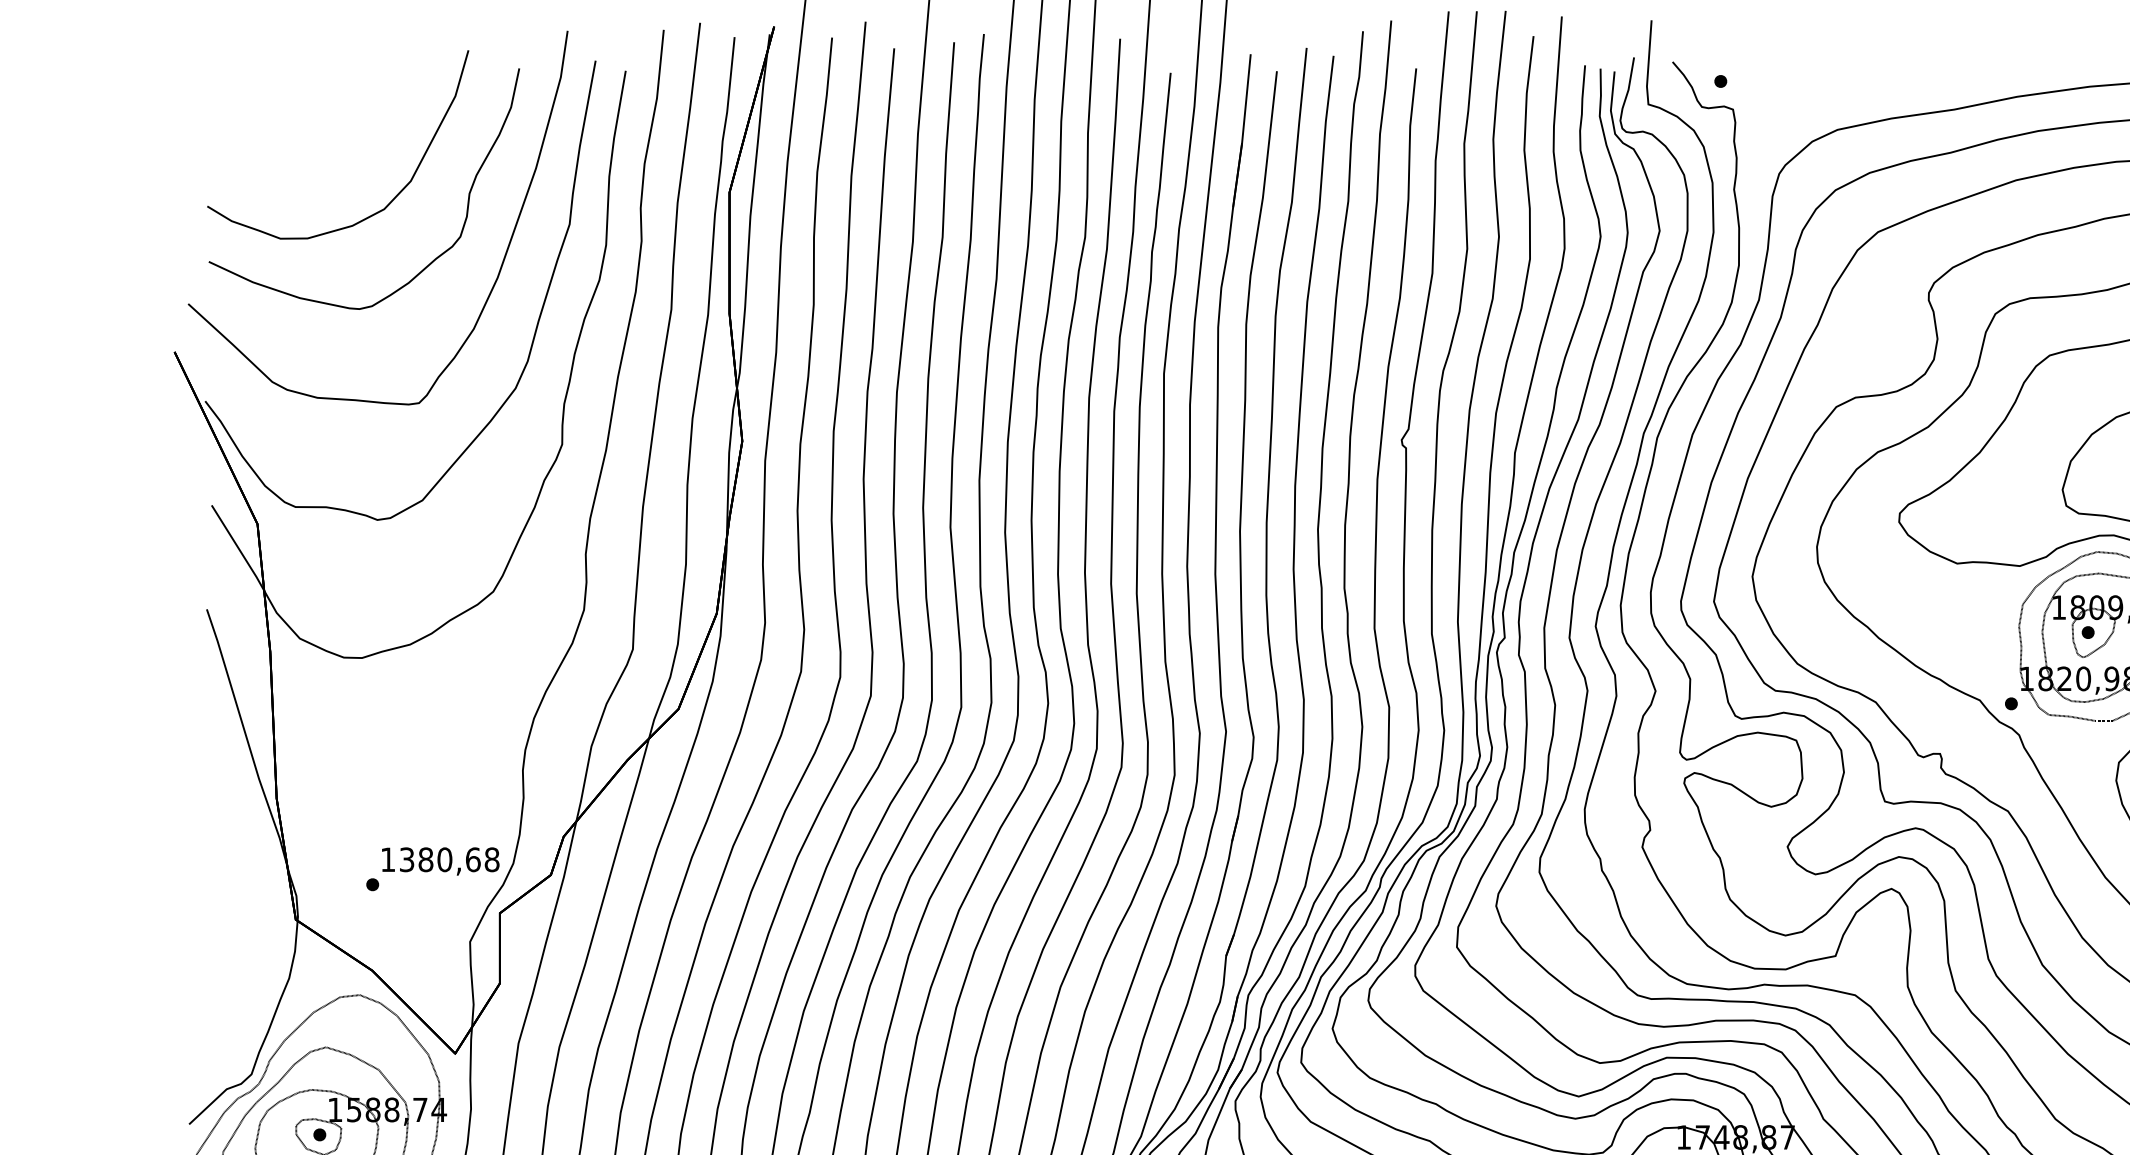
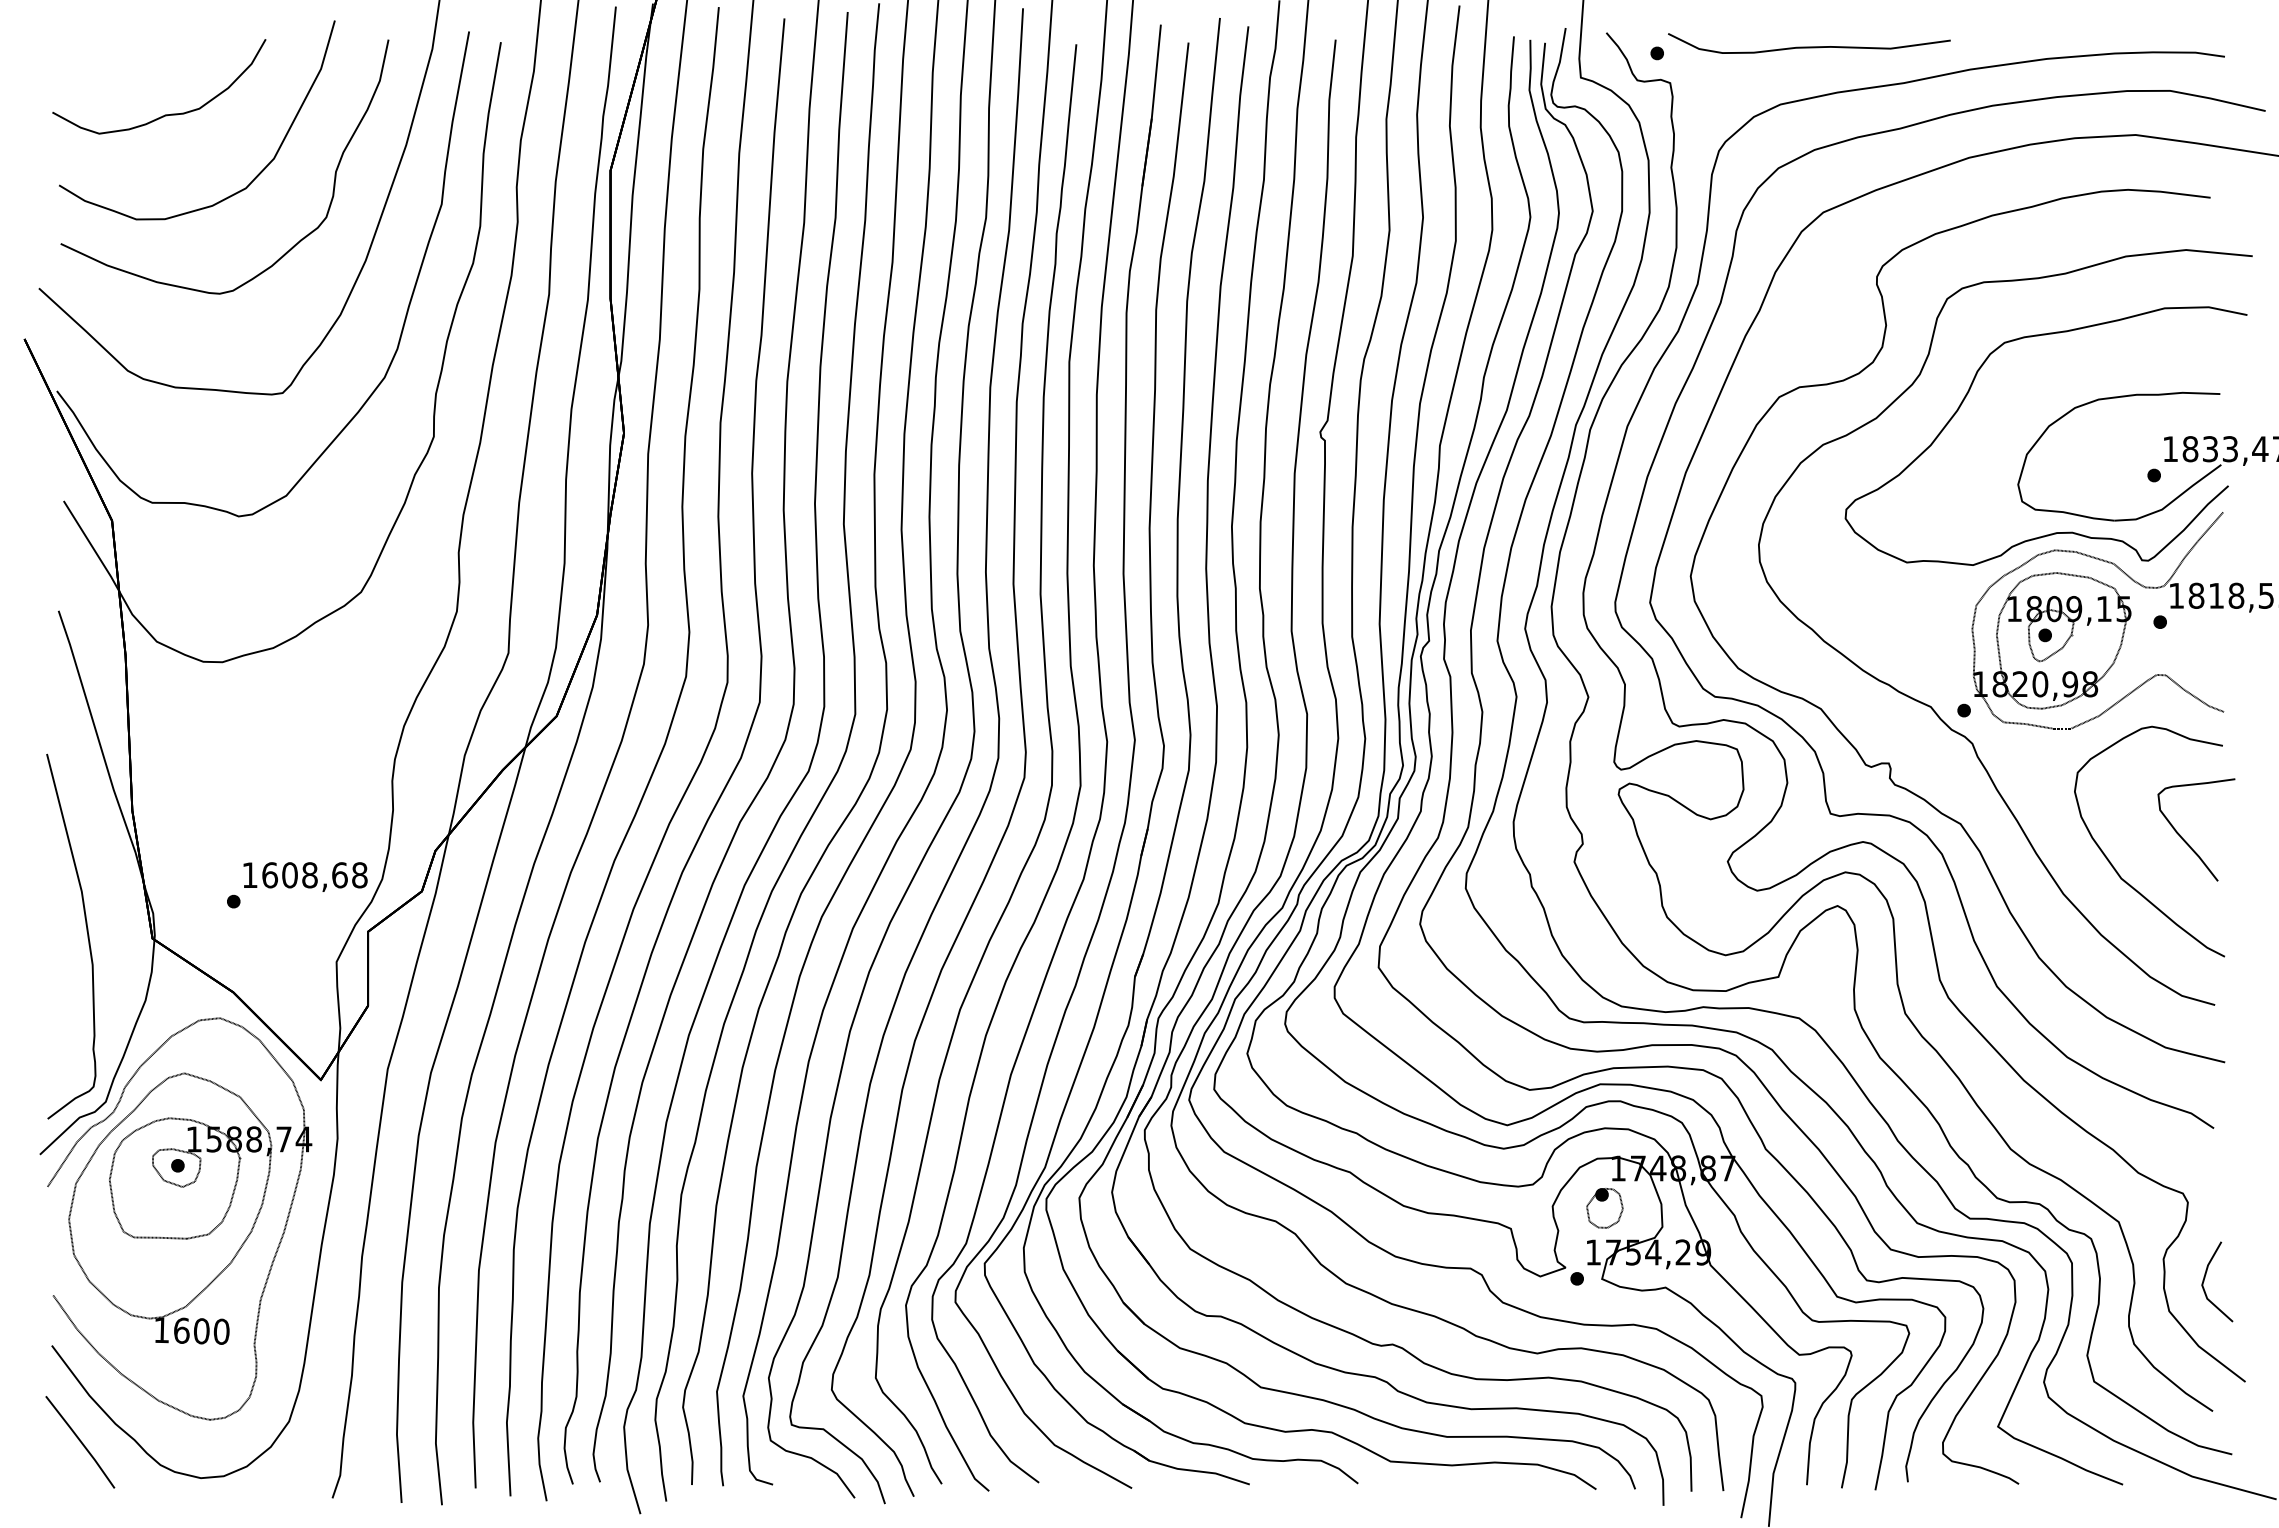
curve: (1864, 74) -> (1809, 46), added
curve: (307, 139) -> (164, 114), added
text: (425, 859) -> (289, 875), 1380,68 -> 1608,68
curve: (233, 913) -> (86, 931), added

